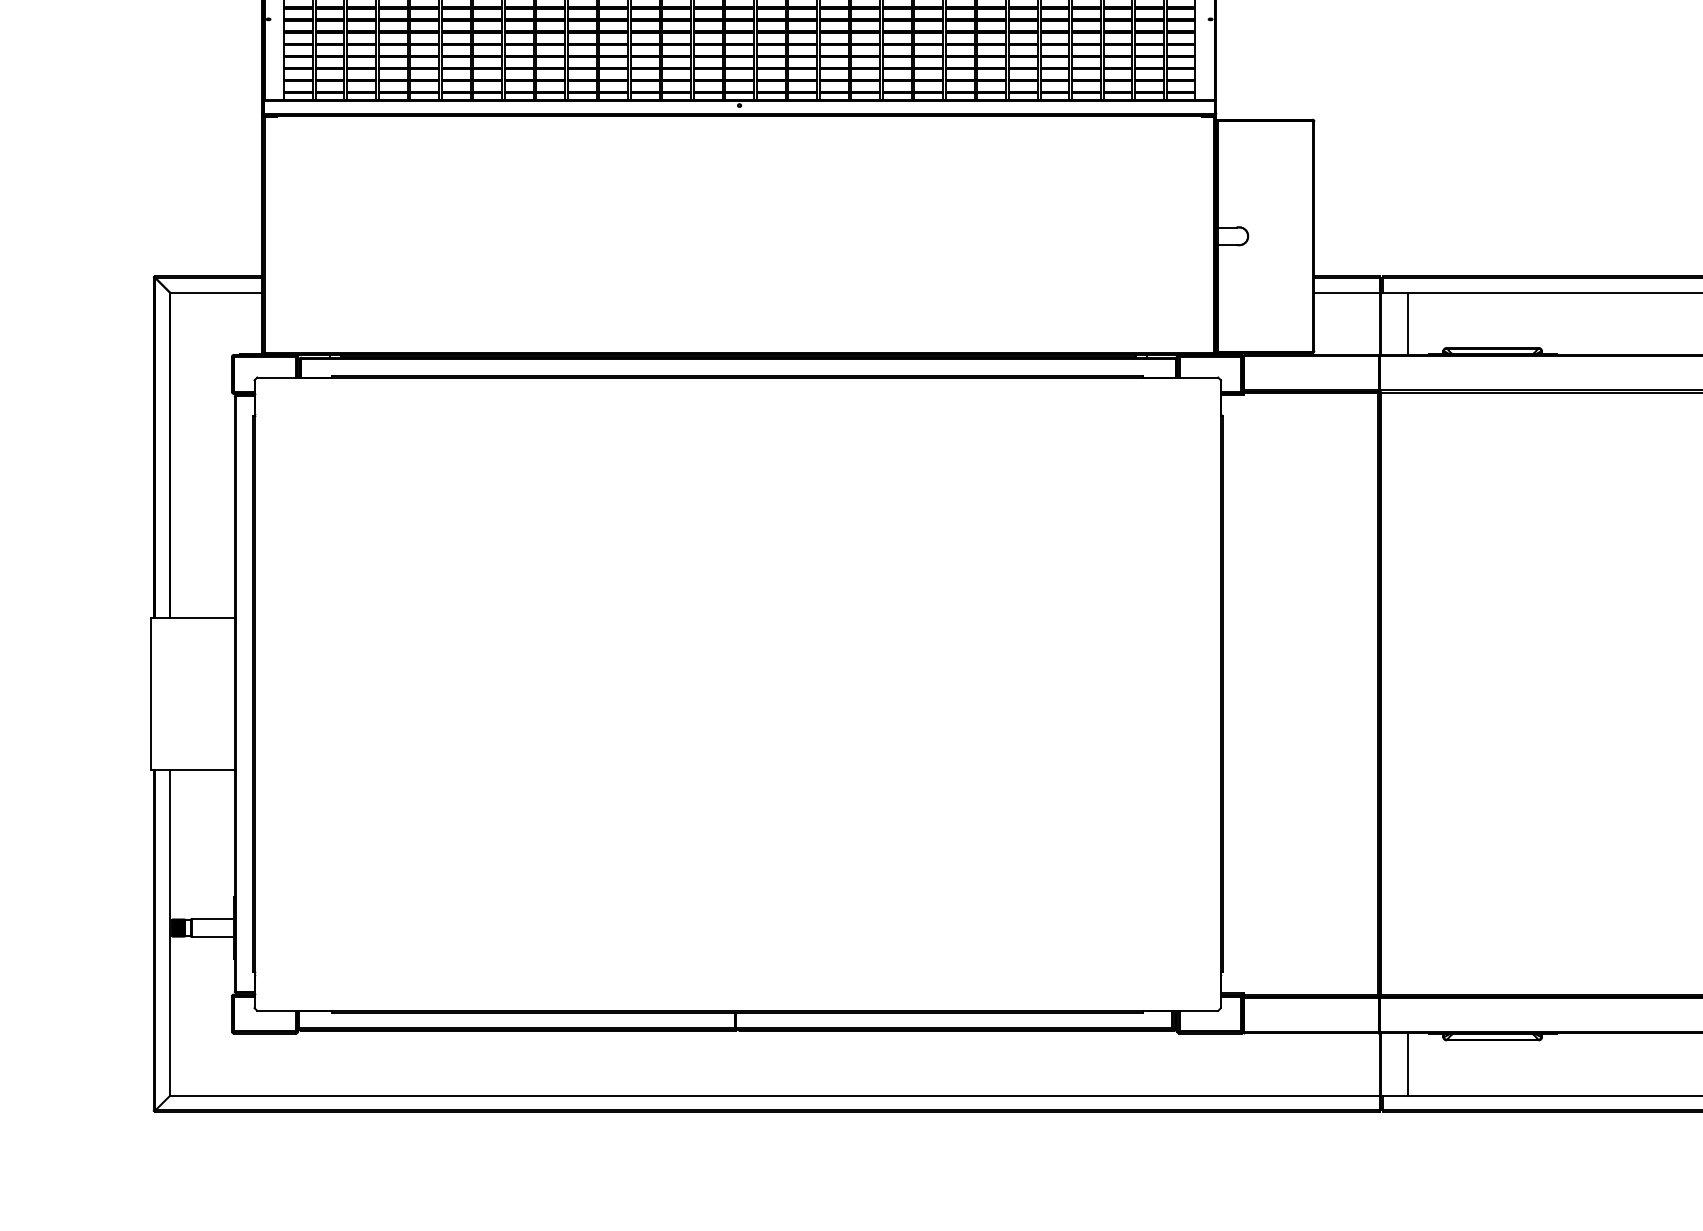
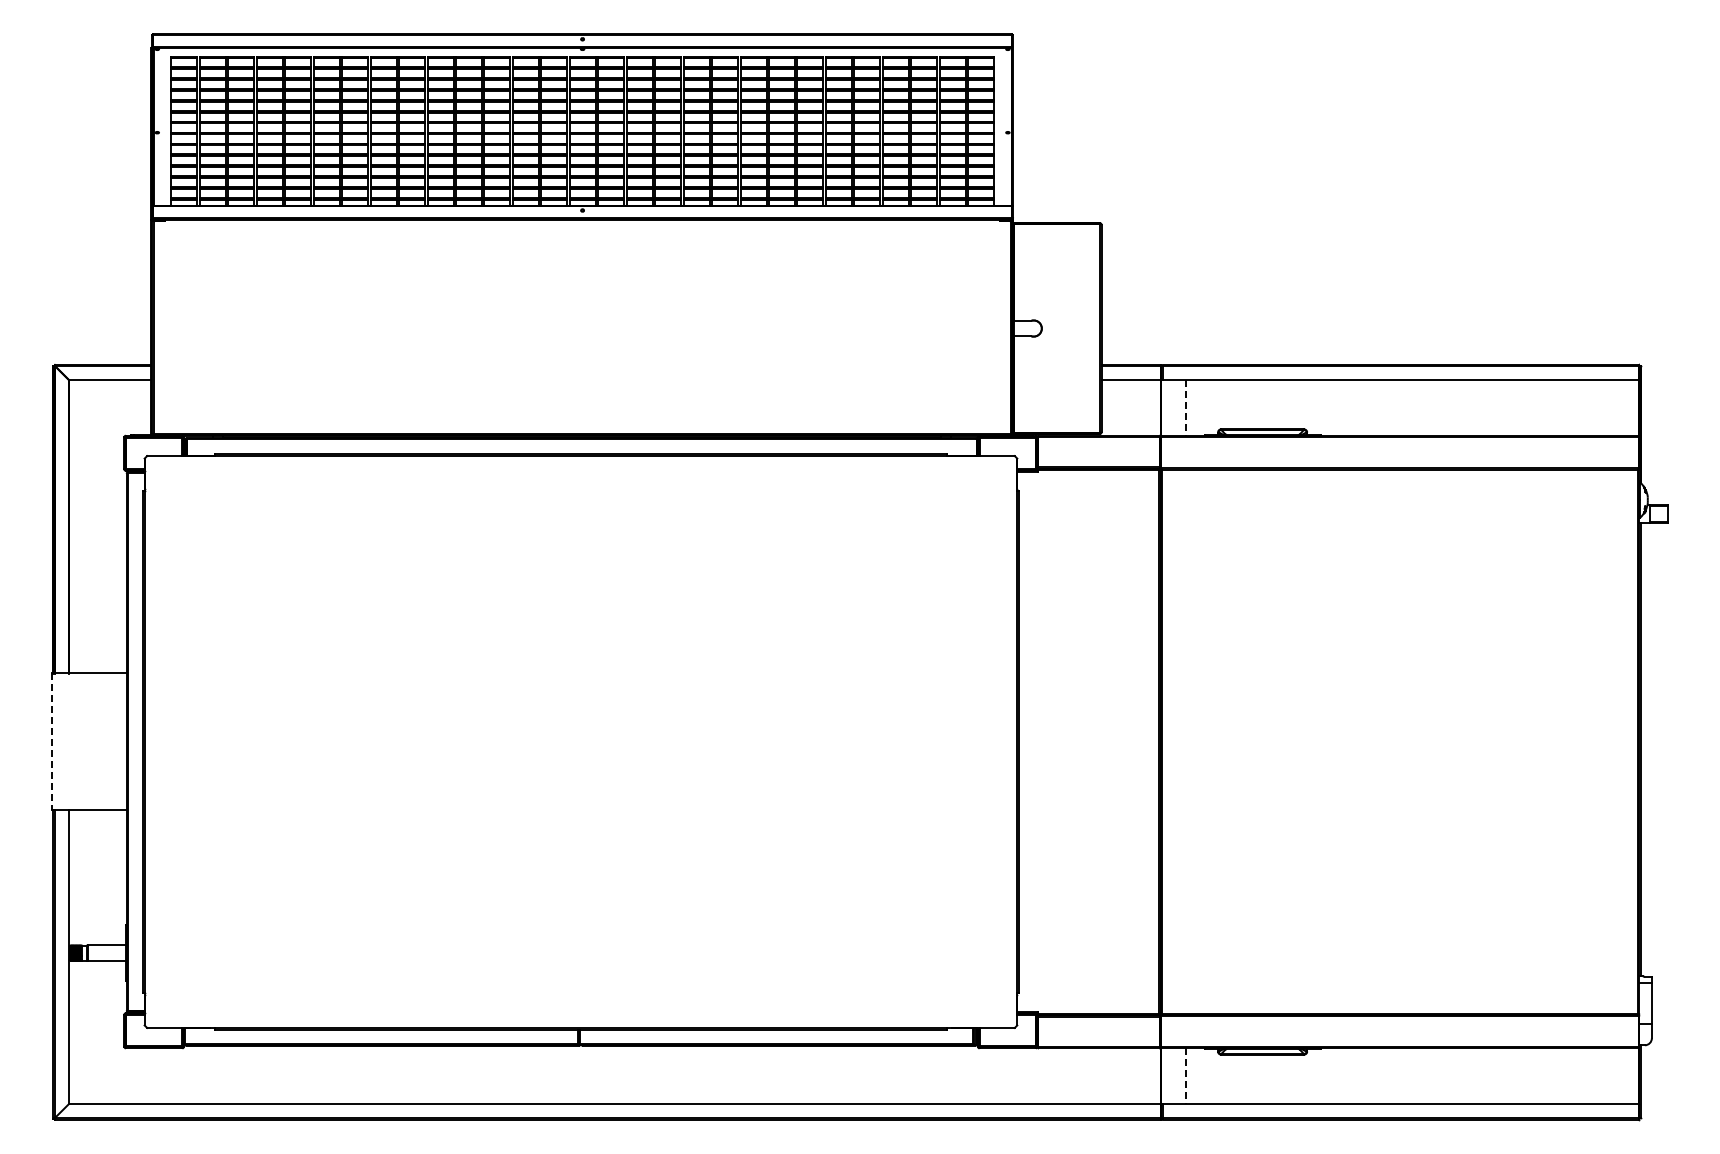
line: (1407, 324) -> (1185, 408), solid -> dashed
line: (151, 694) -> (51, 742), solid -> dashed
line: (1407, 1064) -> (1185, 1076), solid -> dashed

